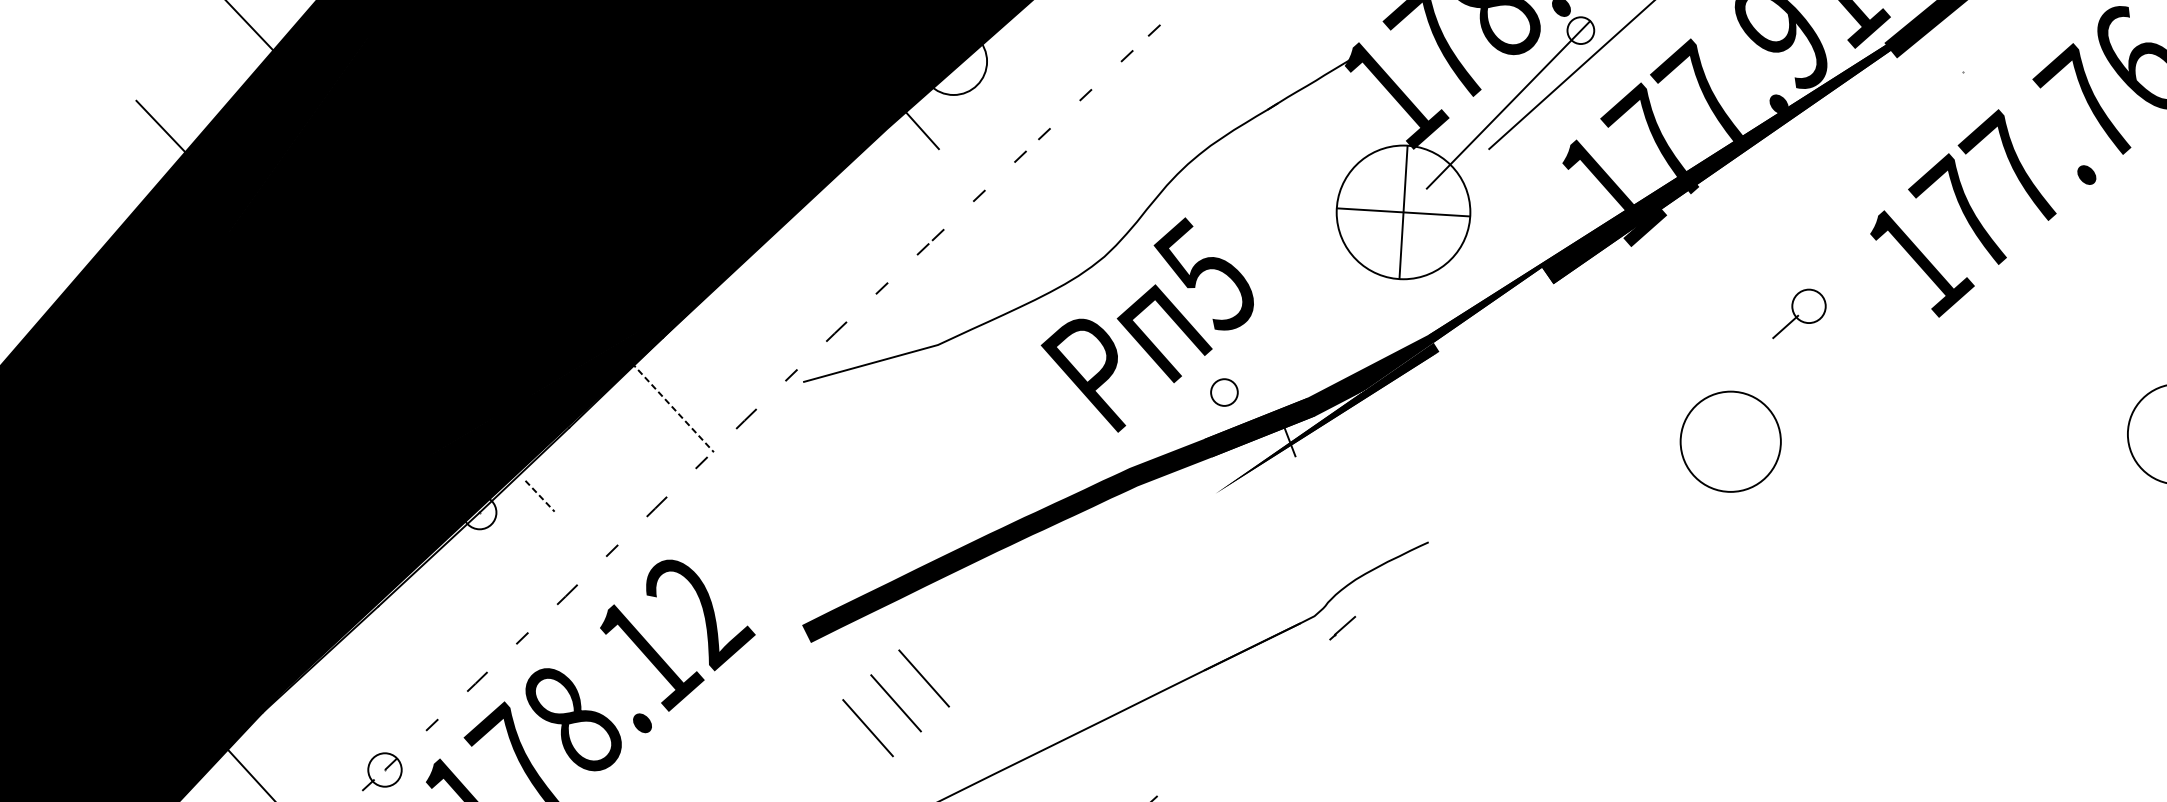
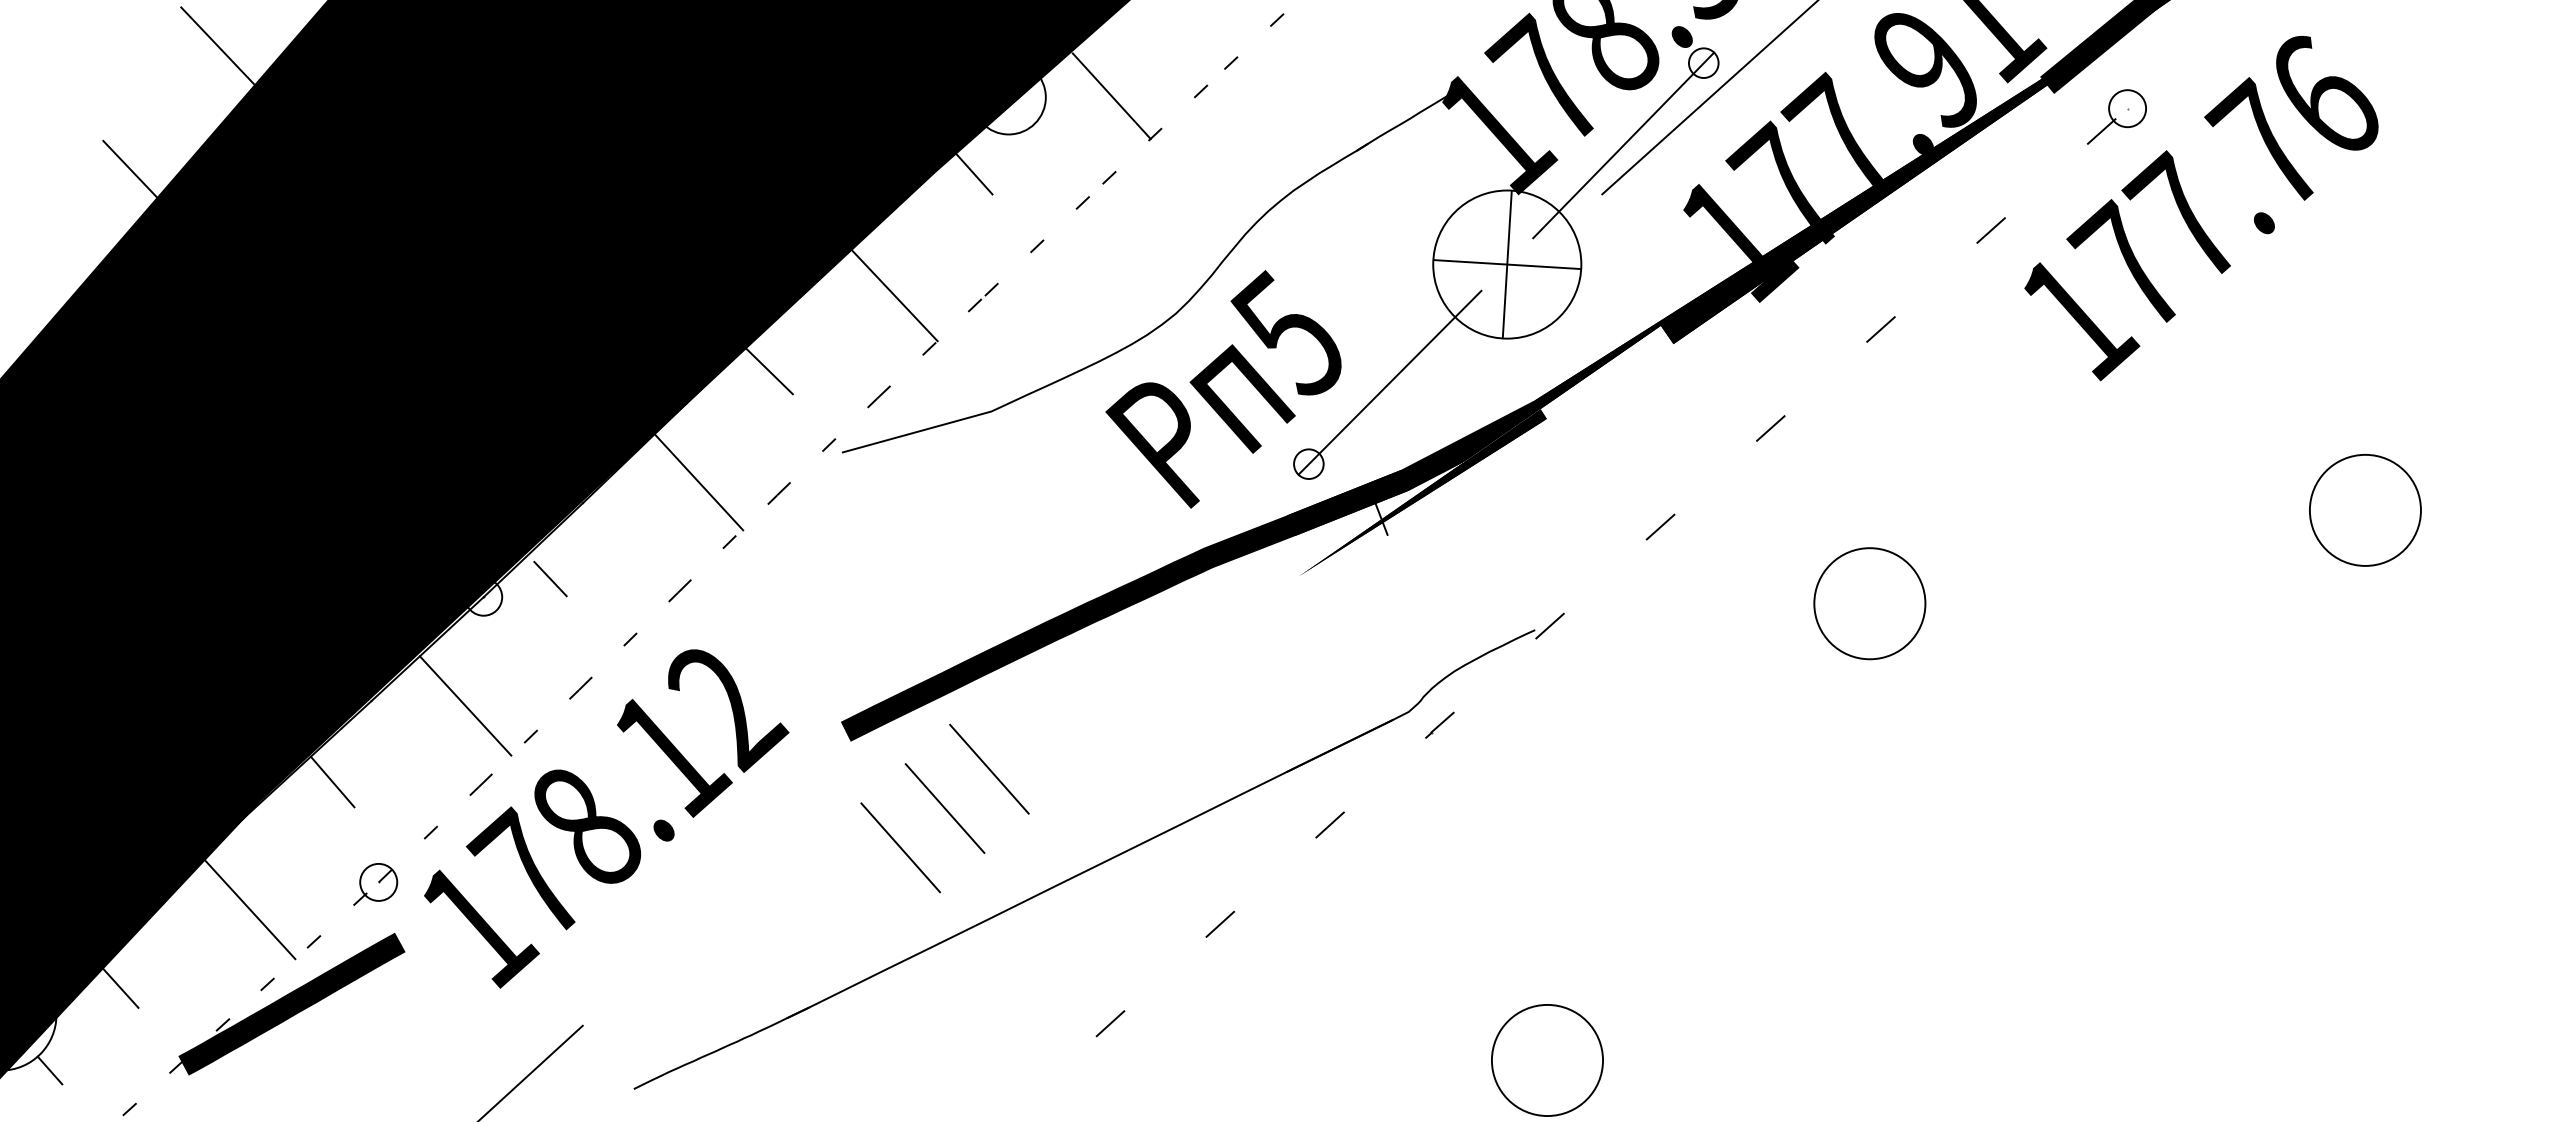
line: (1046, 60) -> (1111, 96), added
line: (1839, 181) -> (1990, 230), added
line: (849, 239) -> (893, 294), added
line: (1740, 271) -> (1880, 329), added
line: (736, 308) -> (768, 371), added
part: (1799, 313) -> (2116, 116), moved
line: (1297, 318) -> (1389, 382), added
line: (1641, 360) -> (1770, 428), added
line: (672, 408) -> (697, 481), dashed -> solid
part: (1730, 441) -> (1869, 603), moved
line: (1541, 448) -> (1660, 526), added
line: (540, 496) -> (550, 579), dashed -> solid
line: (1441, 538) -> (1549, 625), added
line: (463, 610) -> (465, 705), added
line: (343, 678) -> (332, 781), added
part: (895, 703) -> (944, 808), size x1.43
line: (1243, 717) -> (1329, 824), added

